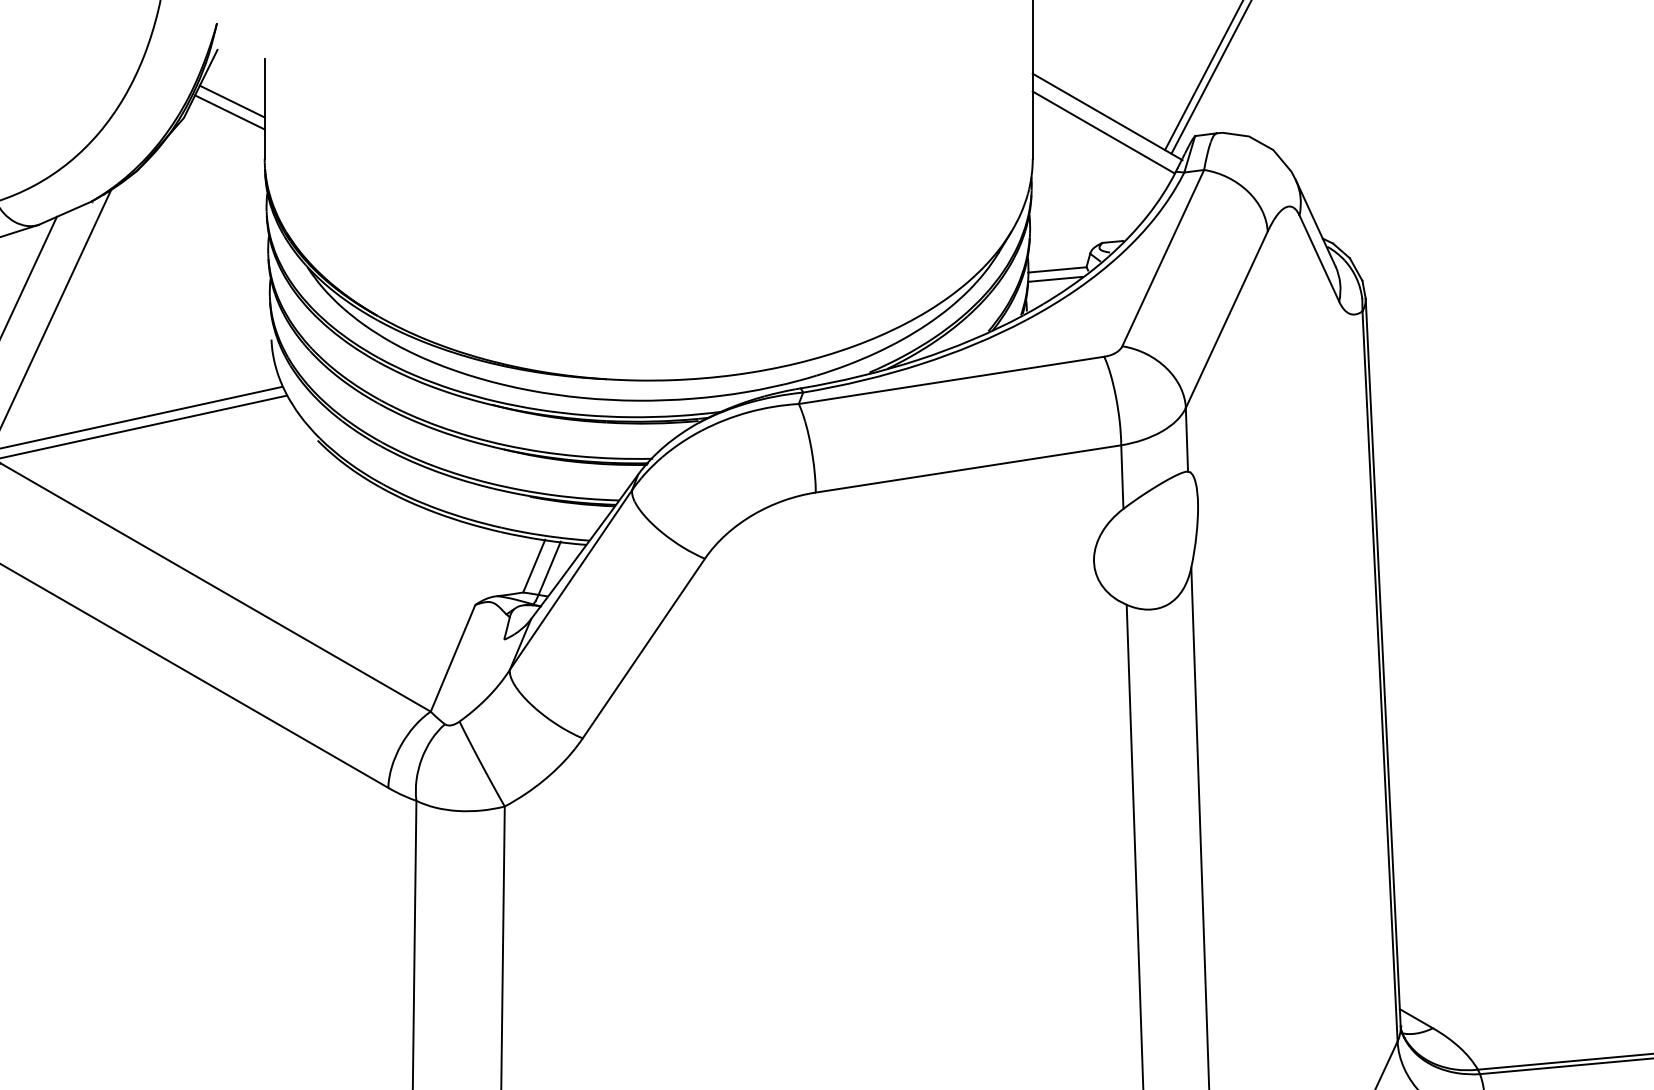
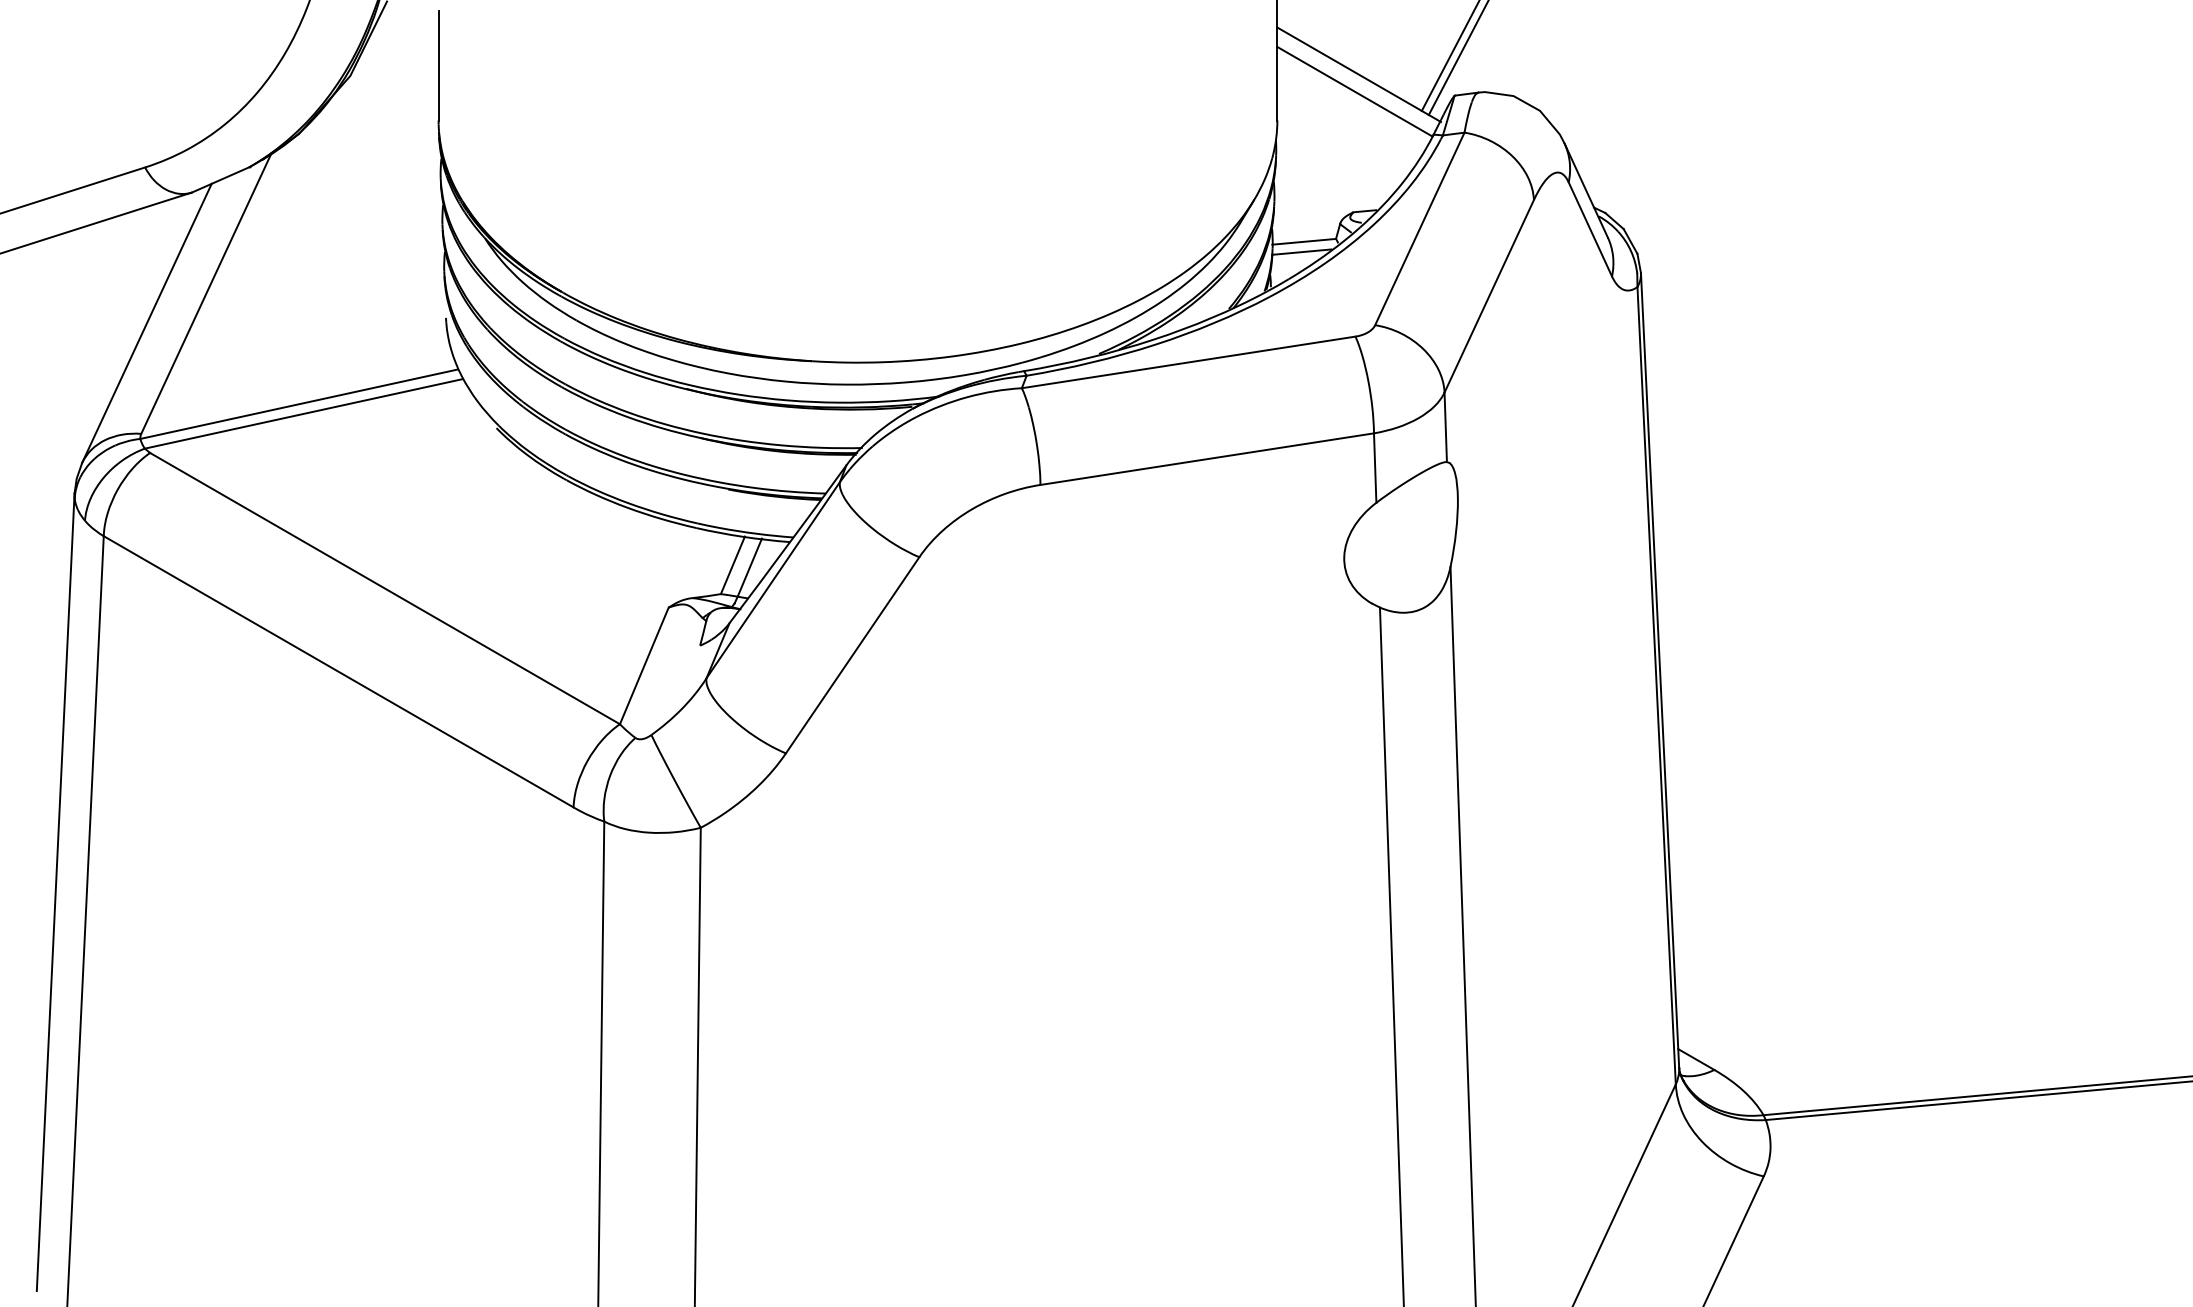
line: (231, 101) -> (402, 57), removed
line: (229, 112) -> (400, 69), removed

